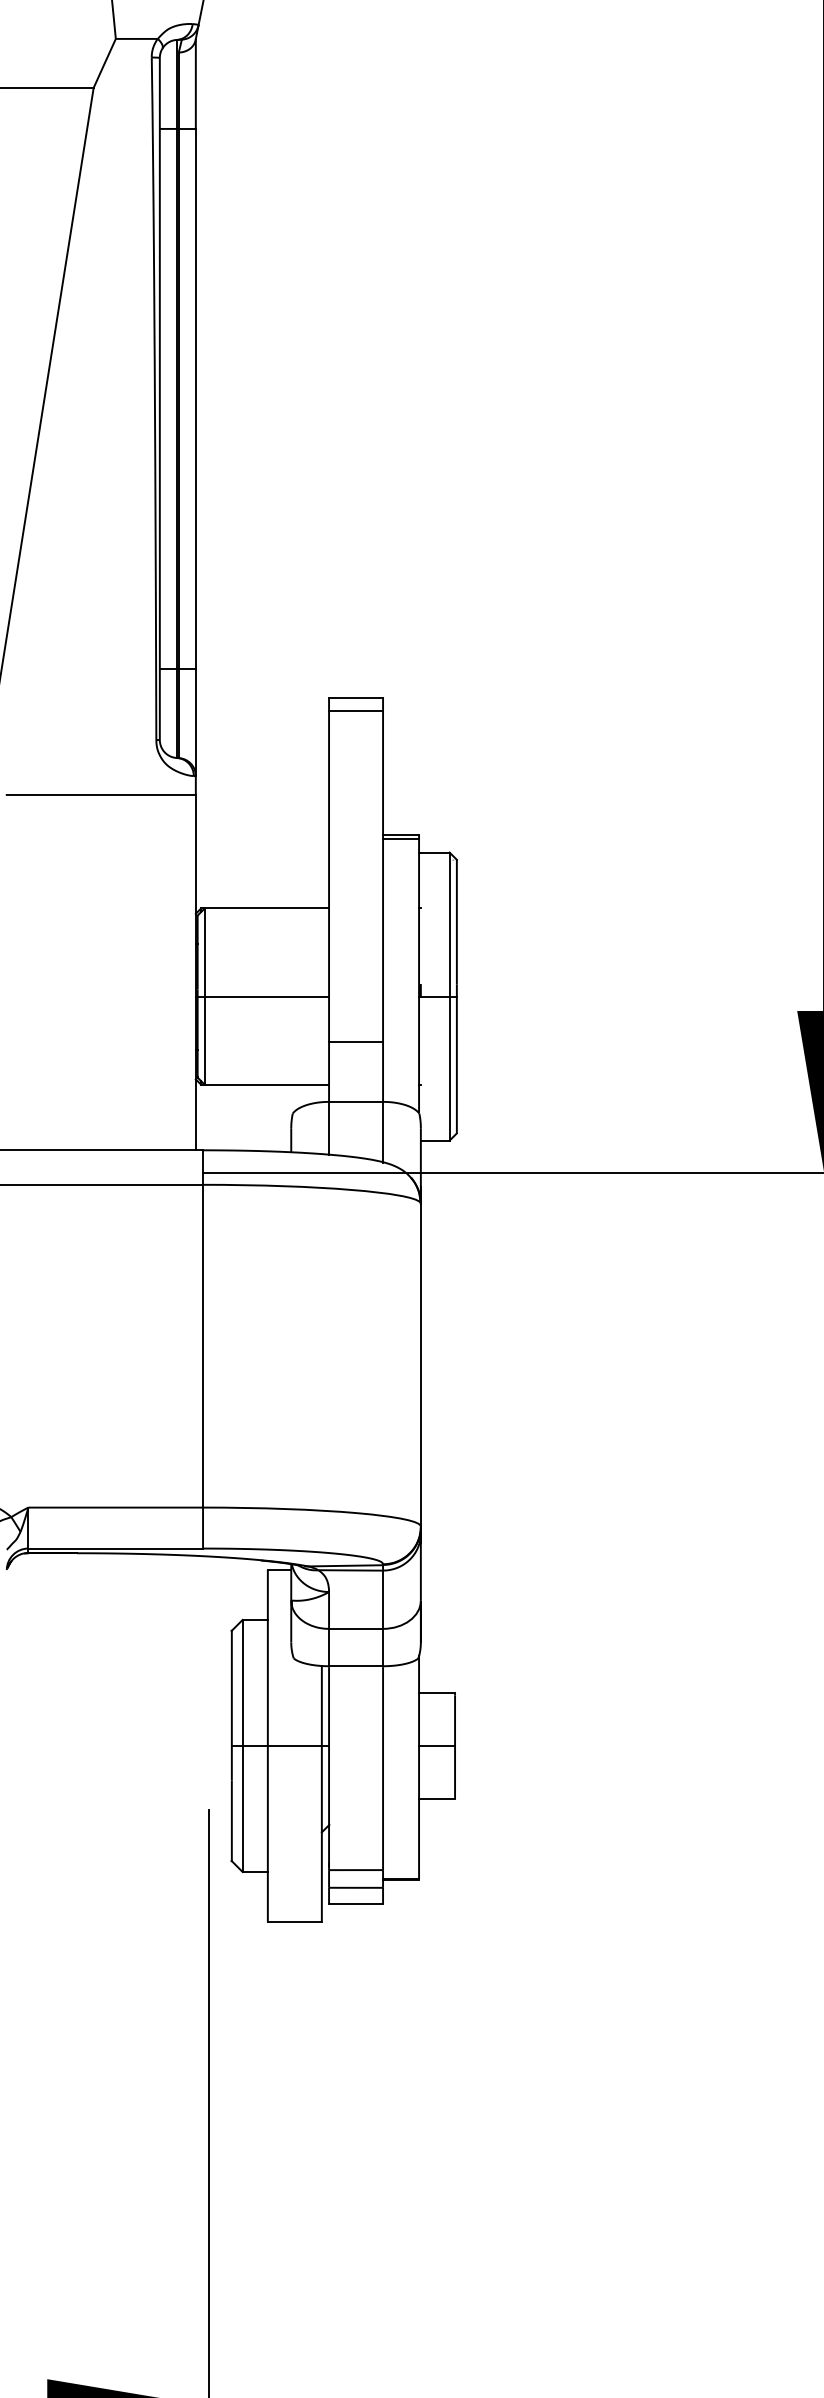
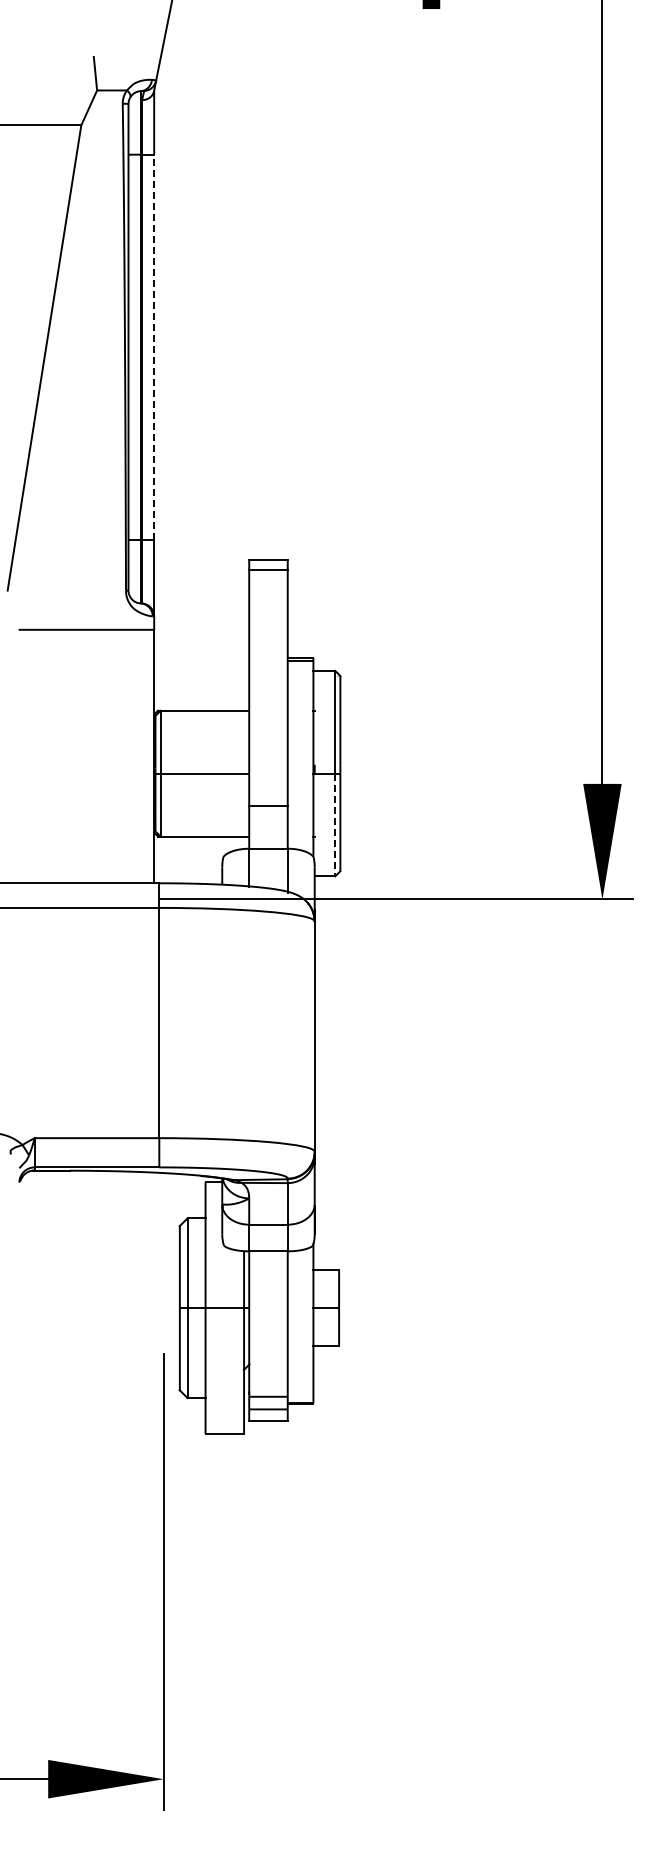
line: (196, 399) -> (154, 347), solid -> dashed
line: (450, 1069) -> (335, 825), solid -> dashed

